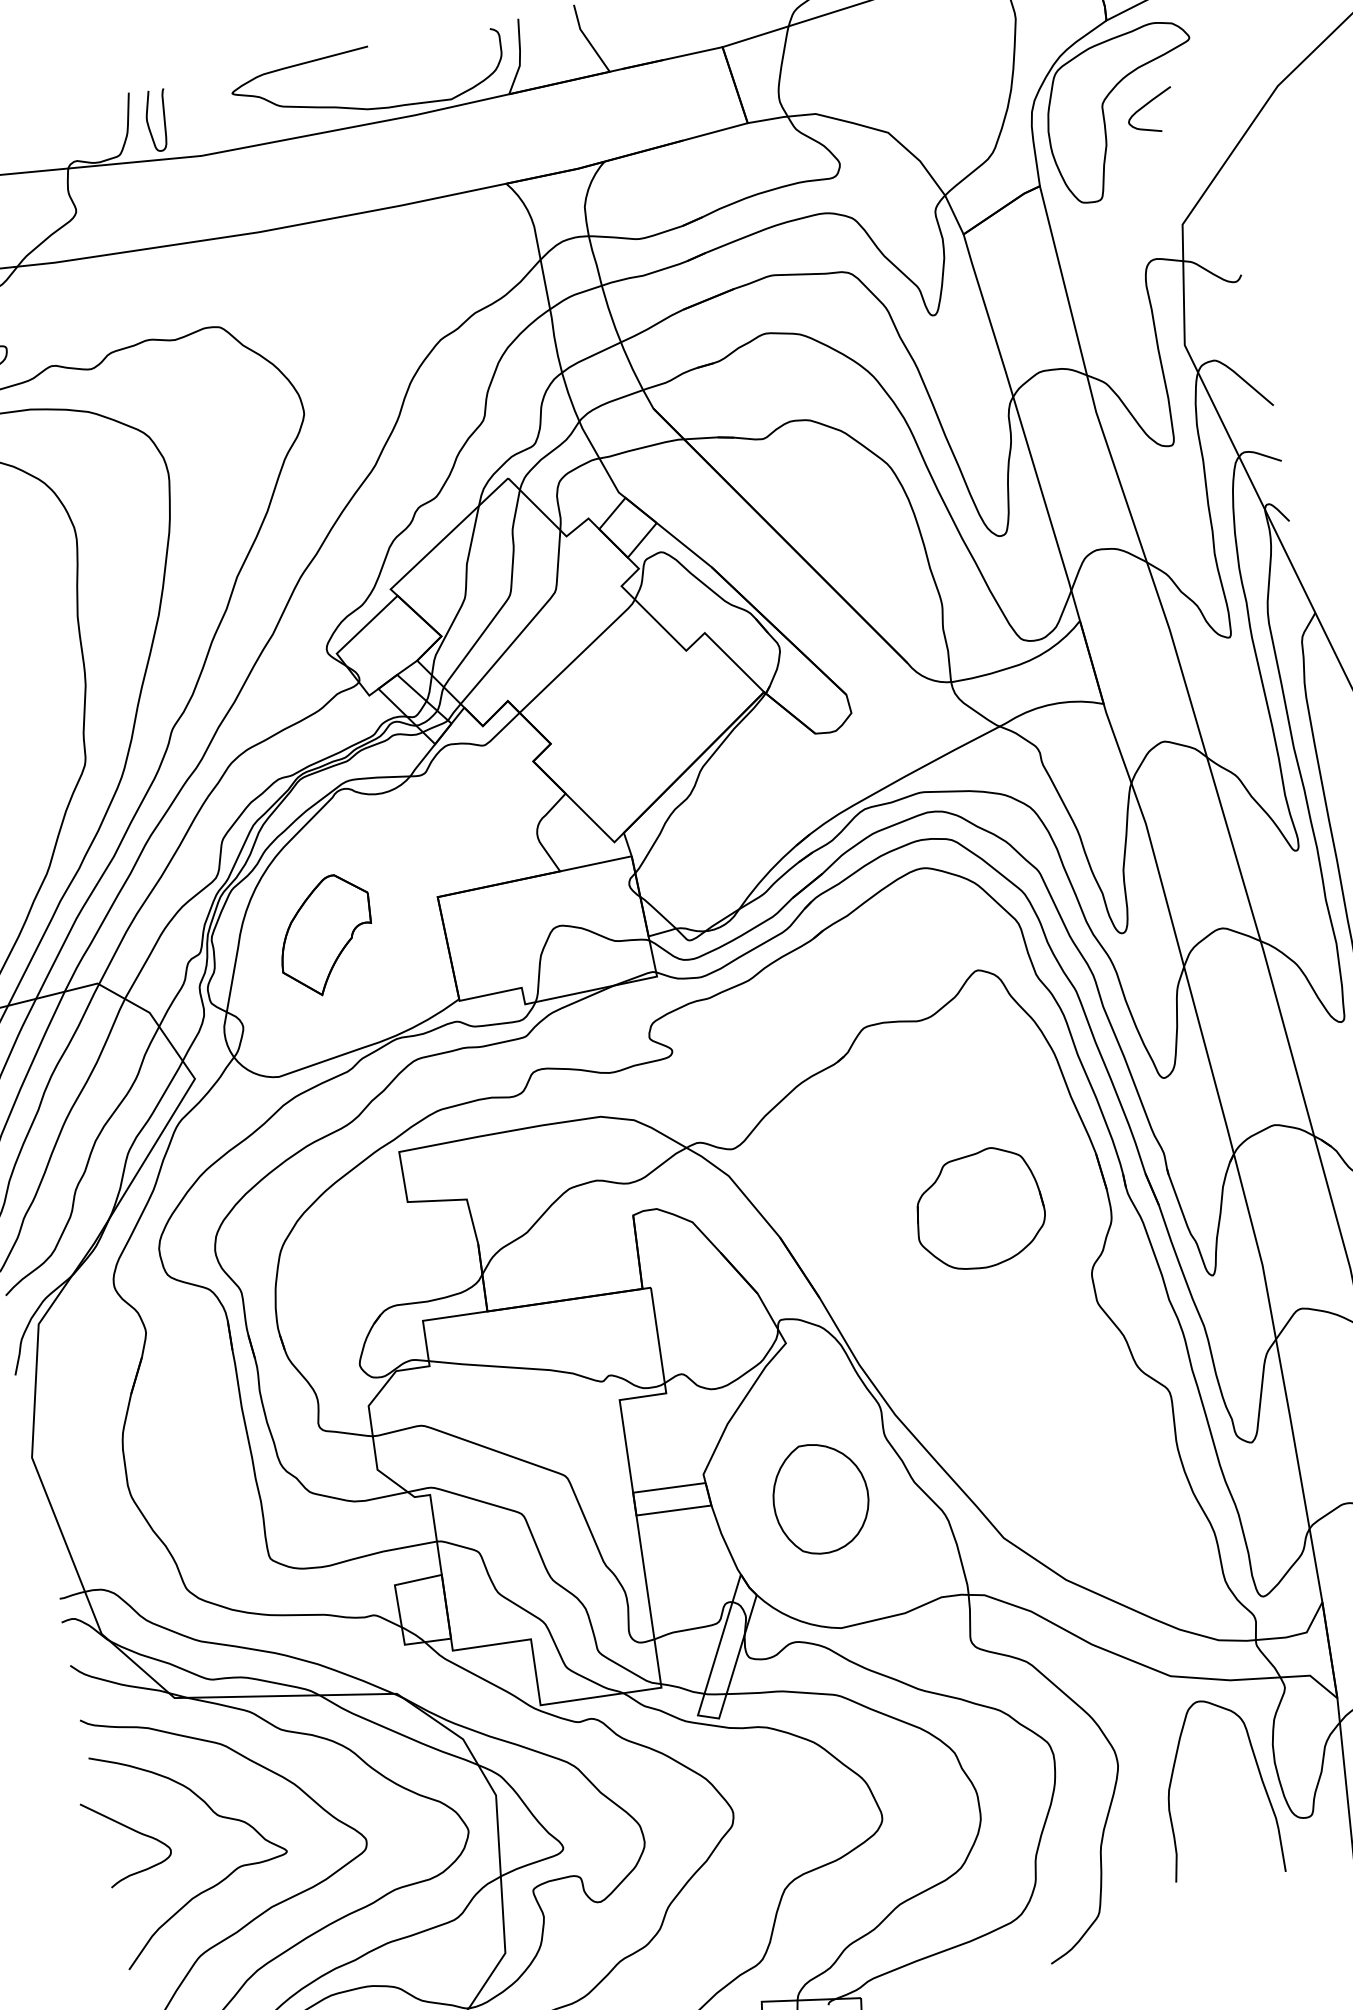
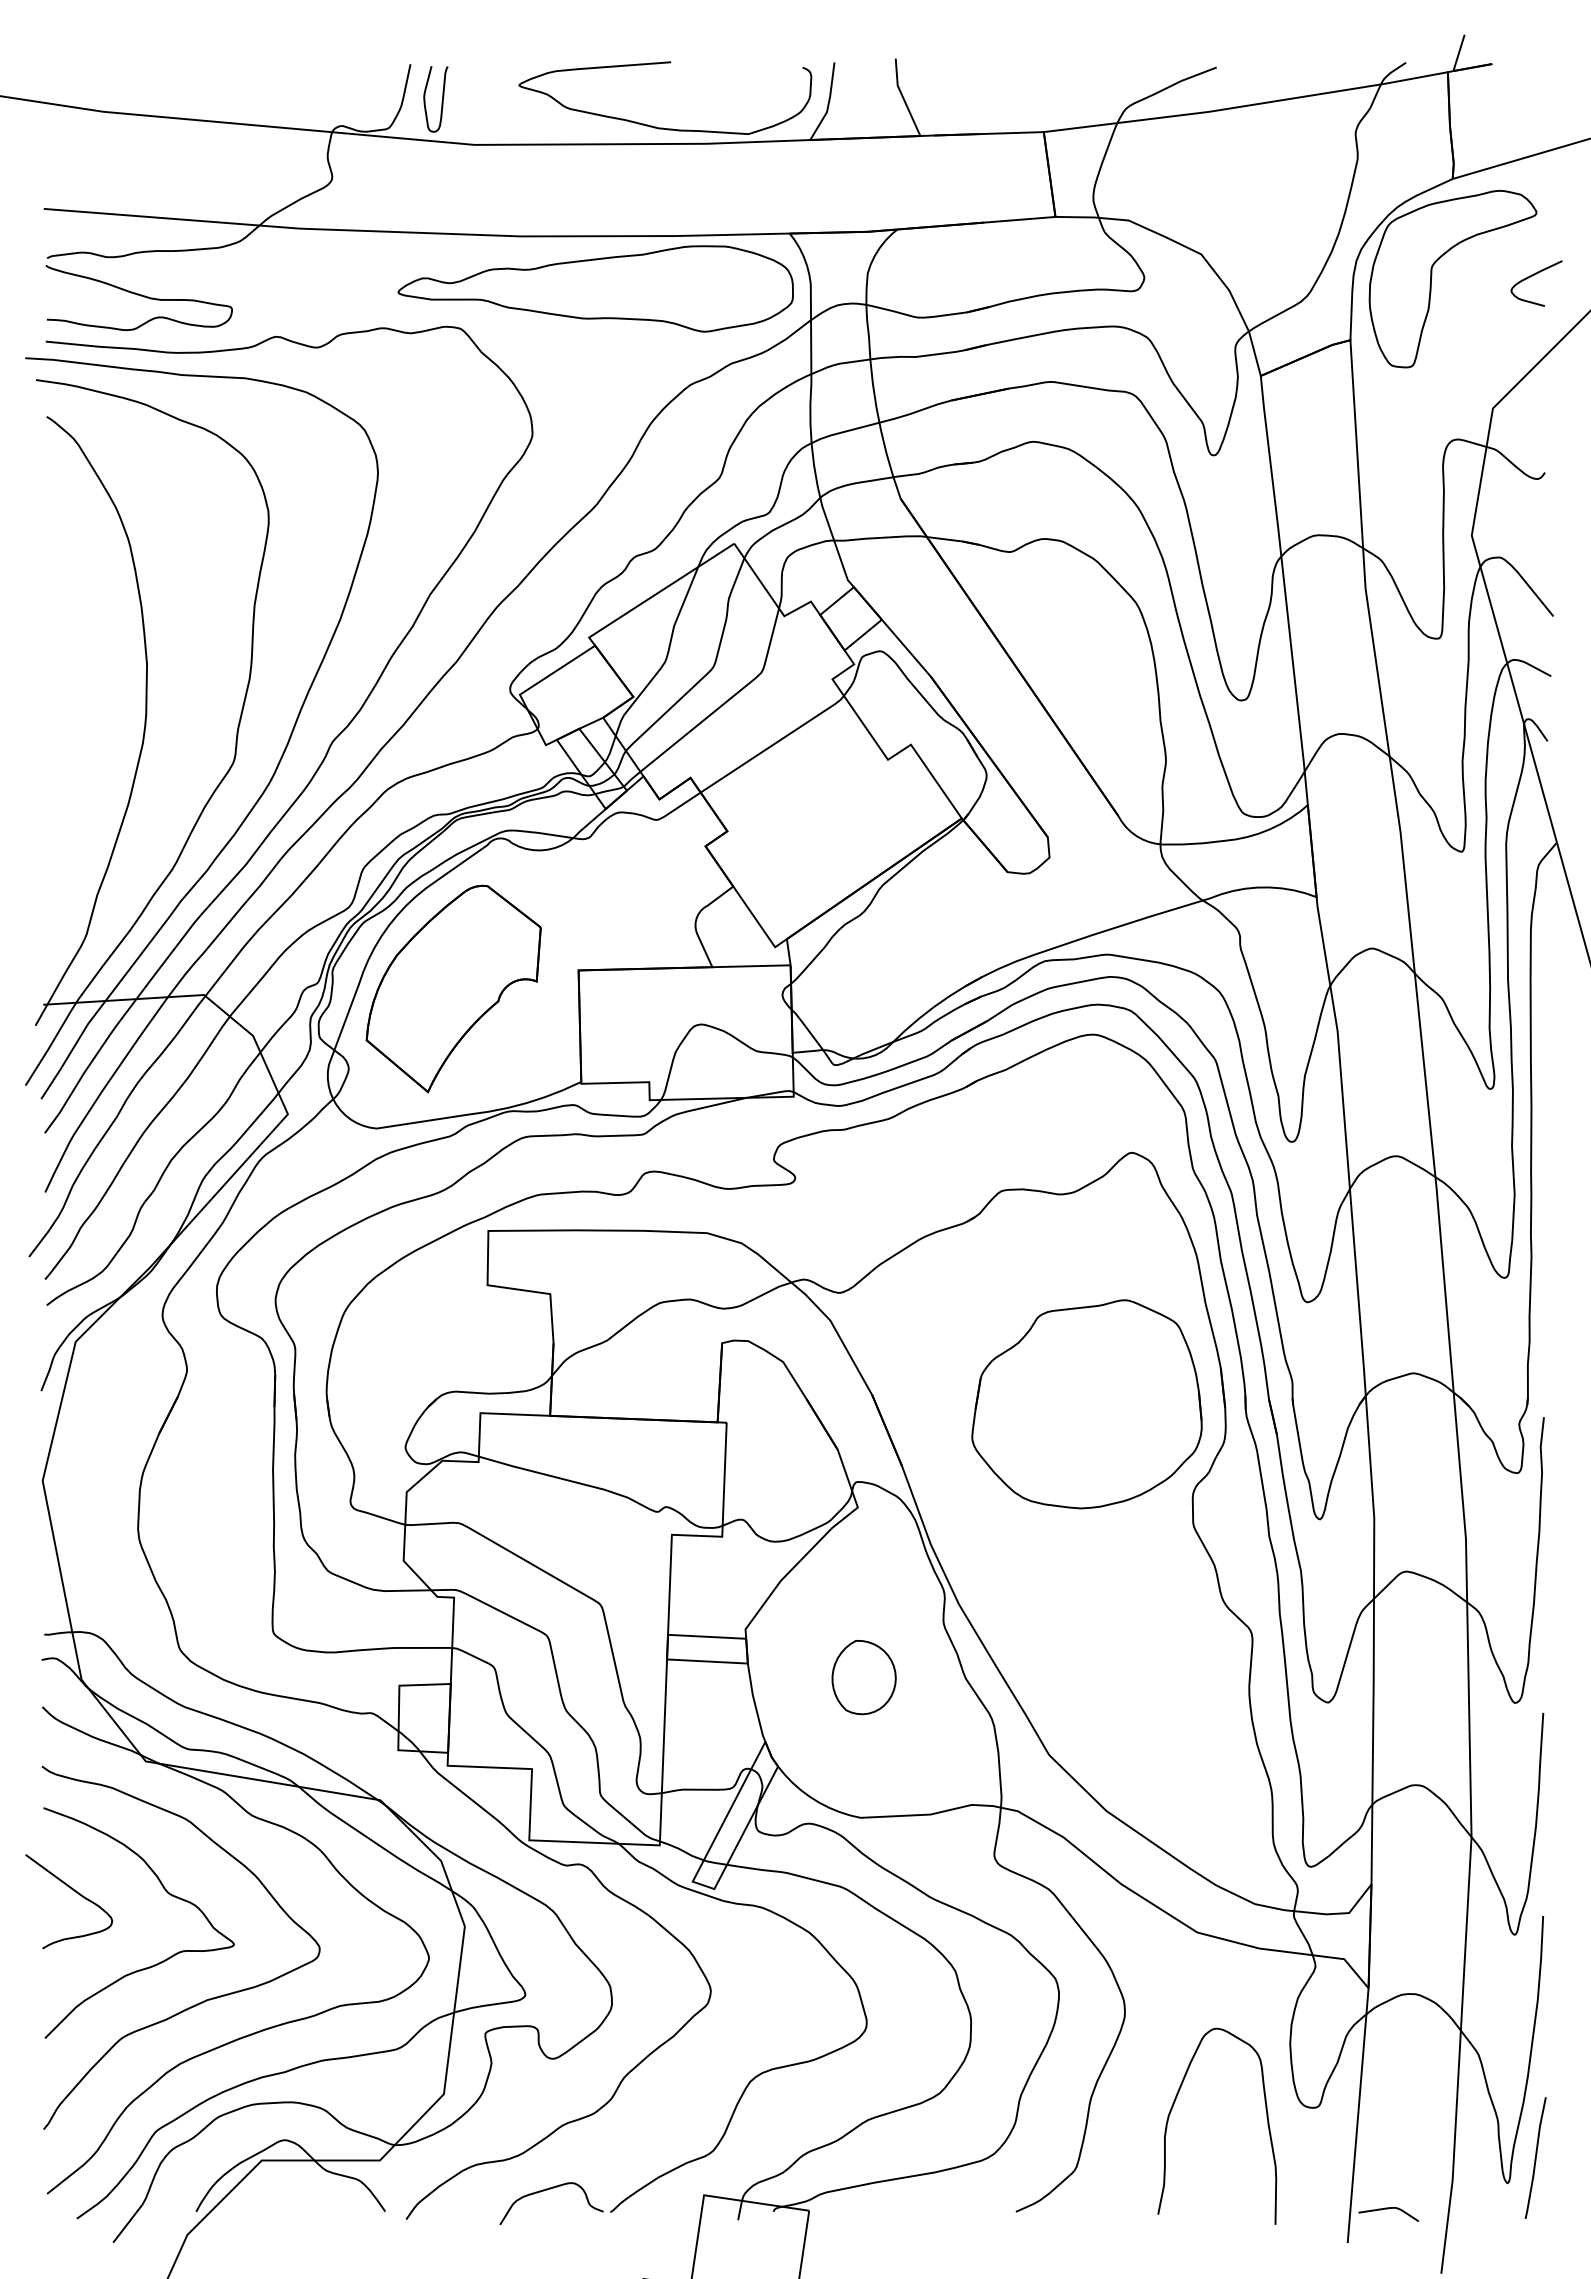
curve: (1145, 106) -> (1532, 276), moved
part: (337, 267) -> (595, 288), added
part: (325, 935) -> (453, 988), size x1.67
part: (978, 1209) -> (1086, 1404), size x1.67
part: (820, 1498) -> (863, 1677), size x0.62
curve: (1171, 1783) -> (1172, 2109), moved

